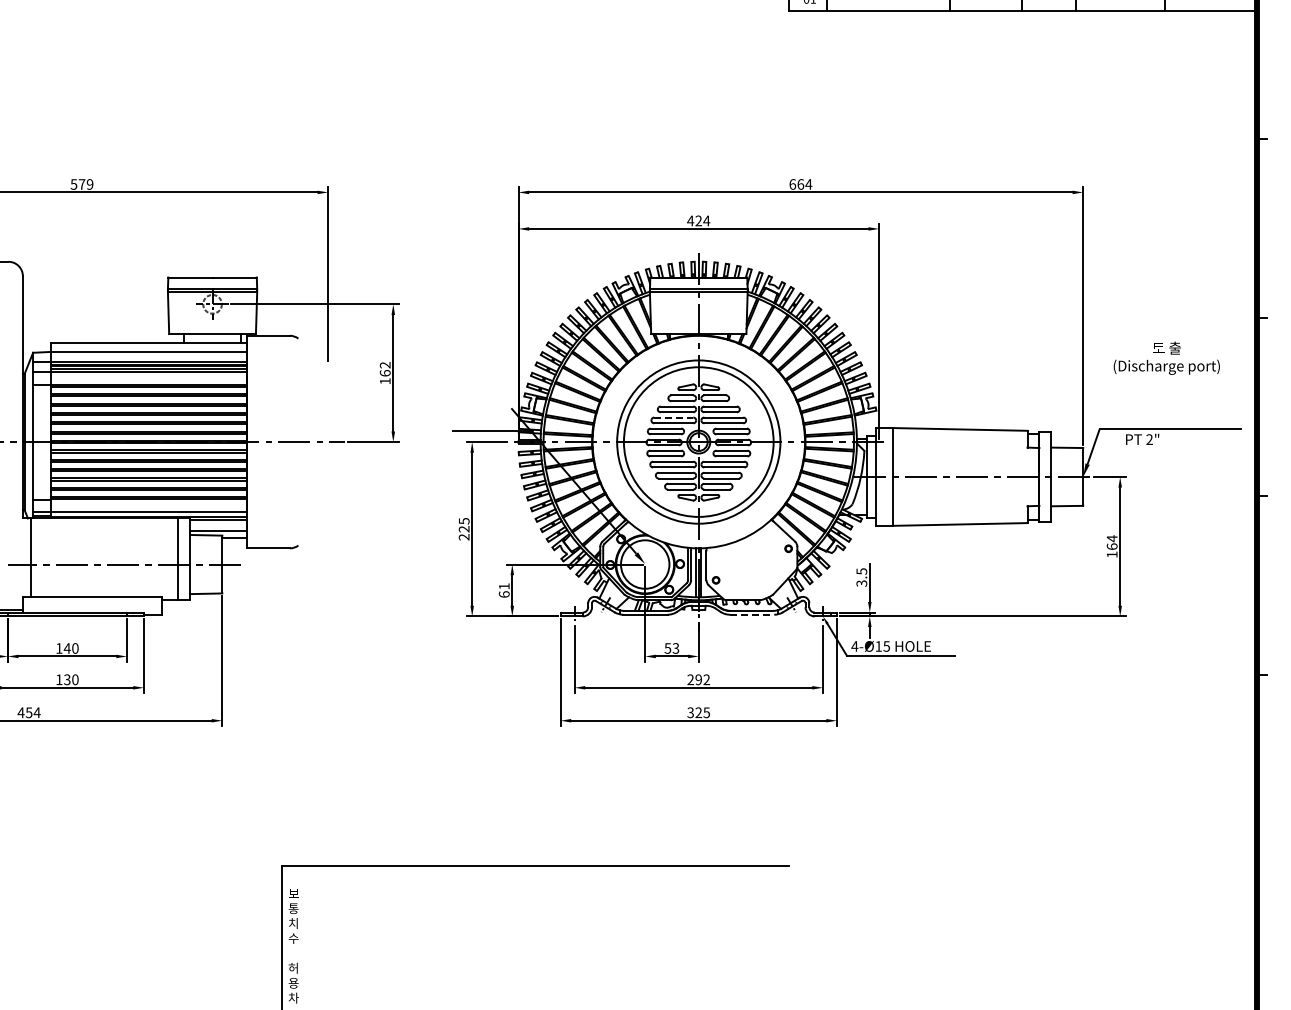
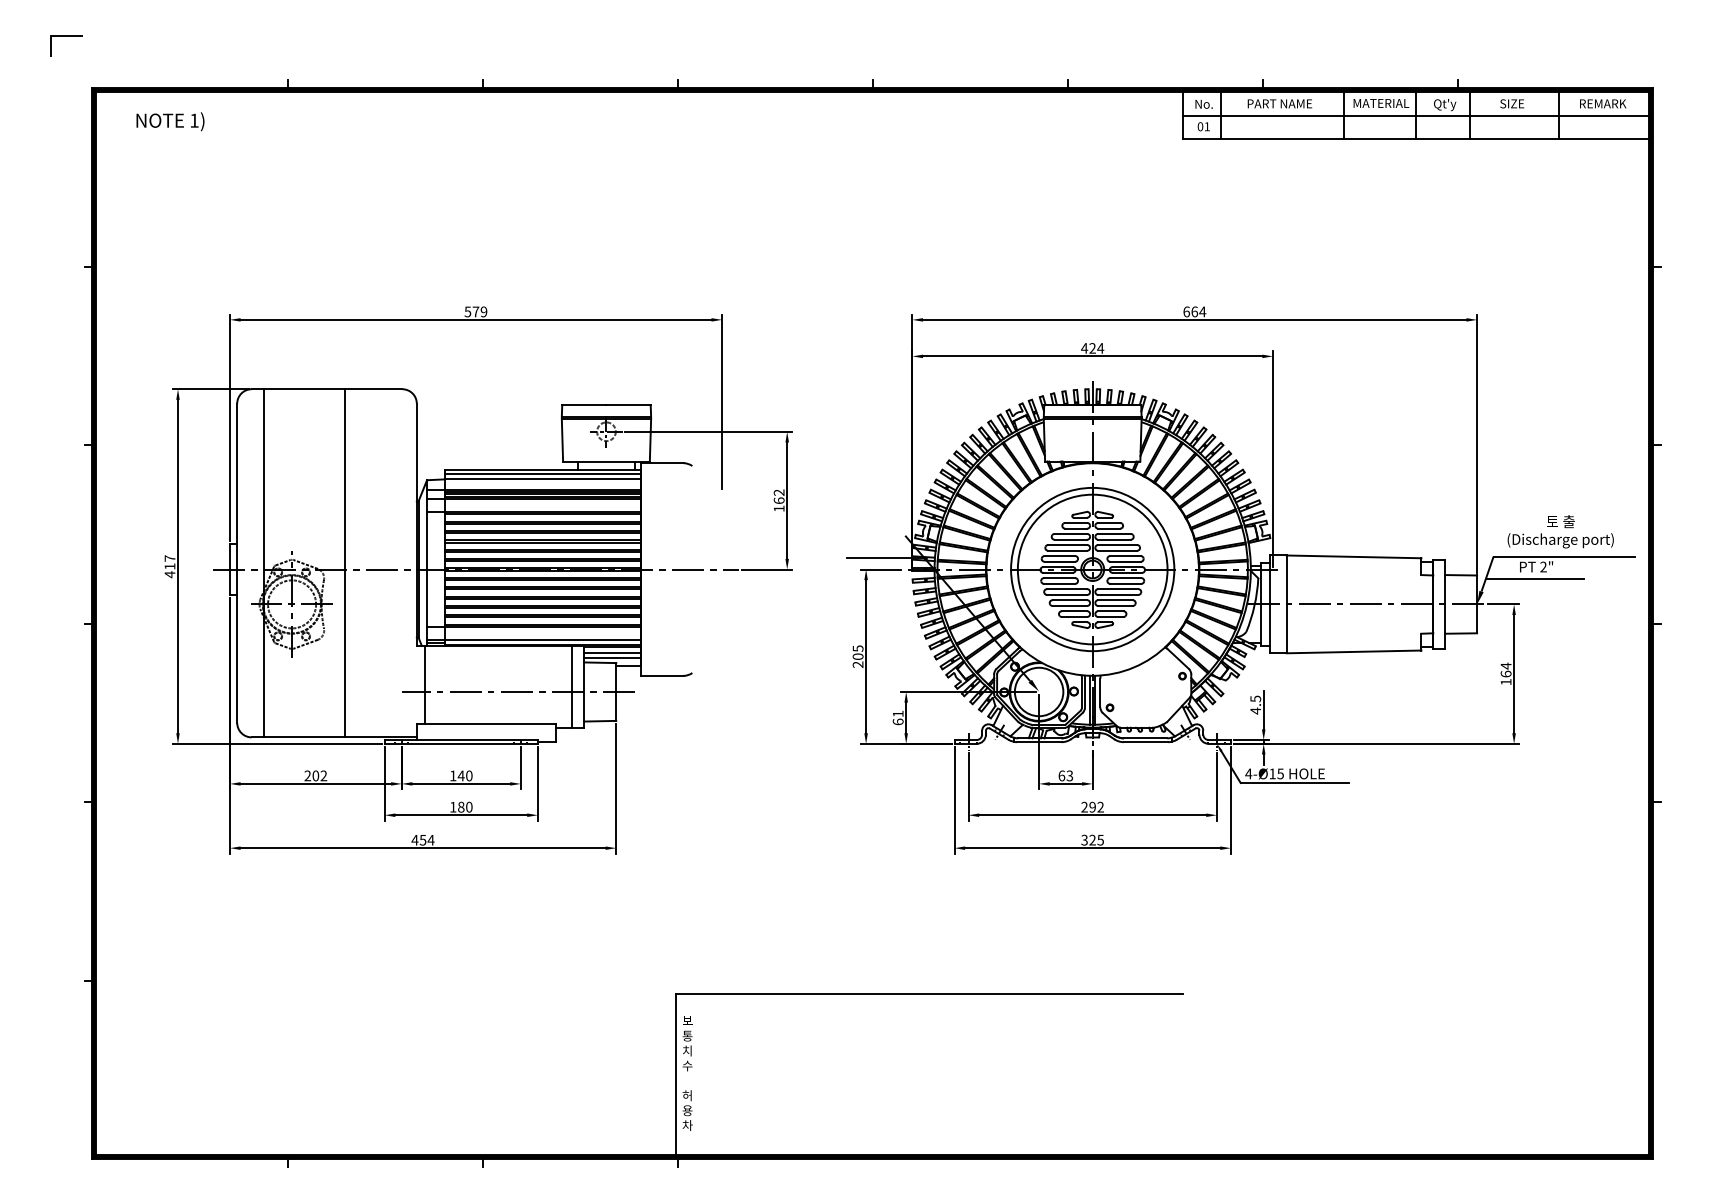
line: (148, 347) -> (542, 474), added
text: (1166, 358) -> (1560, 531), moved
line: (674, 417) -> (1068, 544), dashed -> solid
line: (1140, 451) -> (1534, 578), added
line: (218, 526) -> (612, 653), added
text: (463, 529) -> (857, 656), 225 -> 205
text: (861, 583) -> (1255, 710), 3.5 -> 4.5
line: (752, 615) -> (1146, 742), dashed -> solid
text: (667, 648) -> (1061, 775), 53 -> 63
text: (67, 679) -> (461, 806), 130 -> 180

